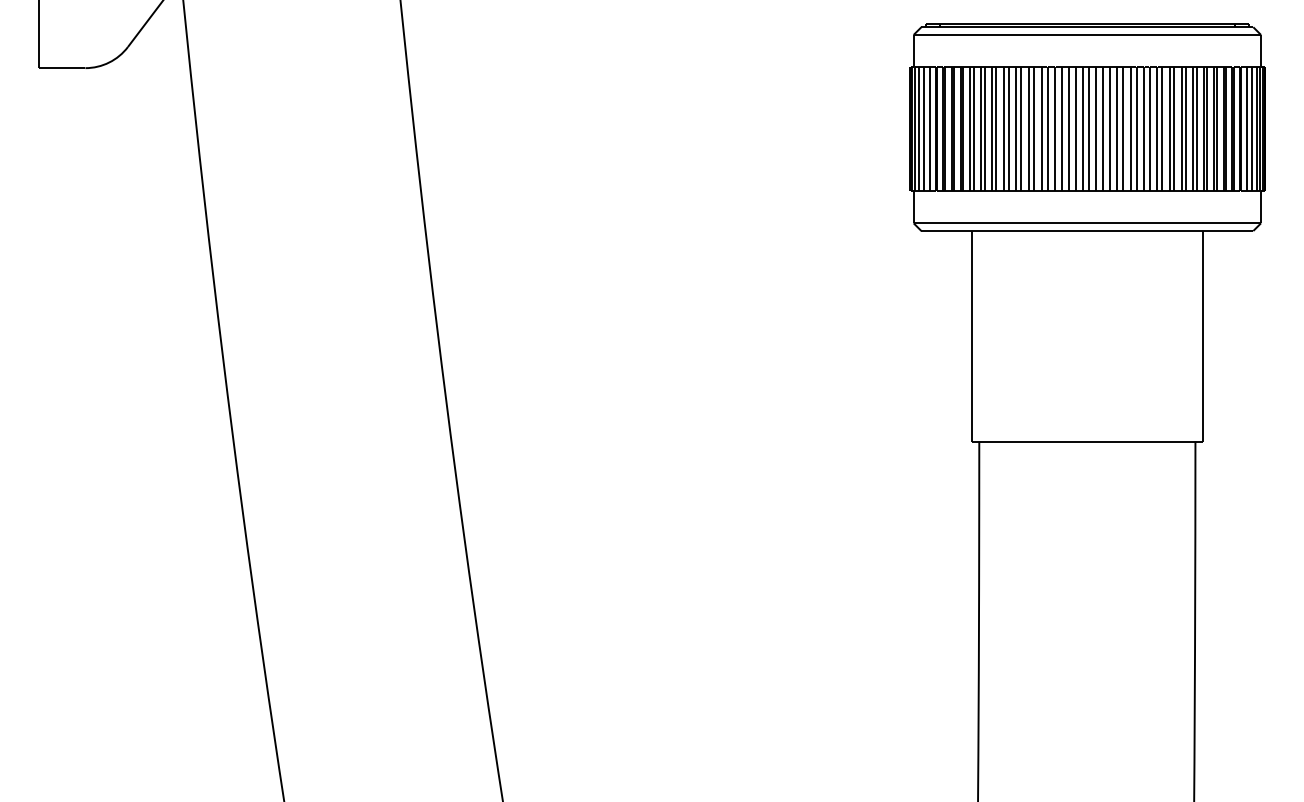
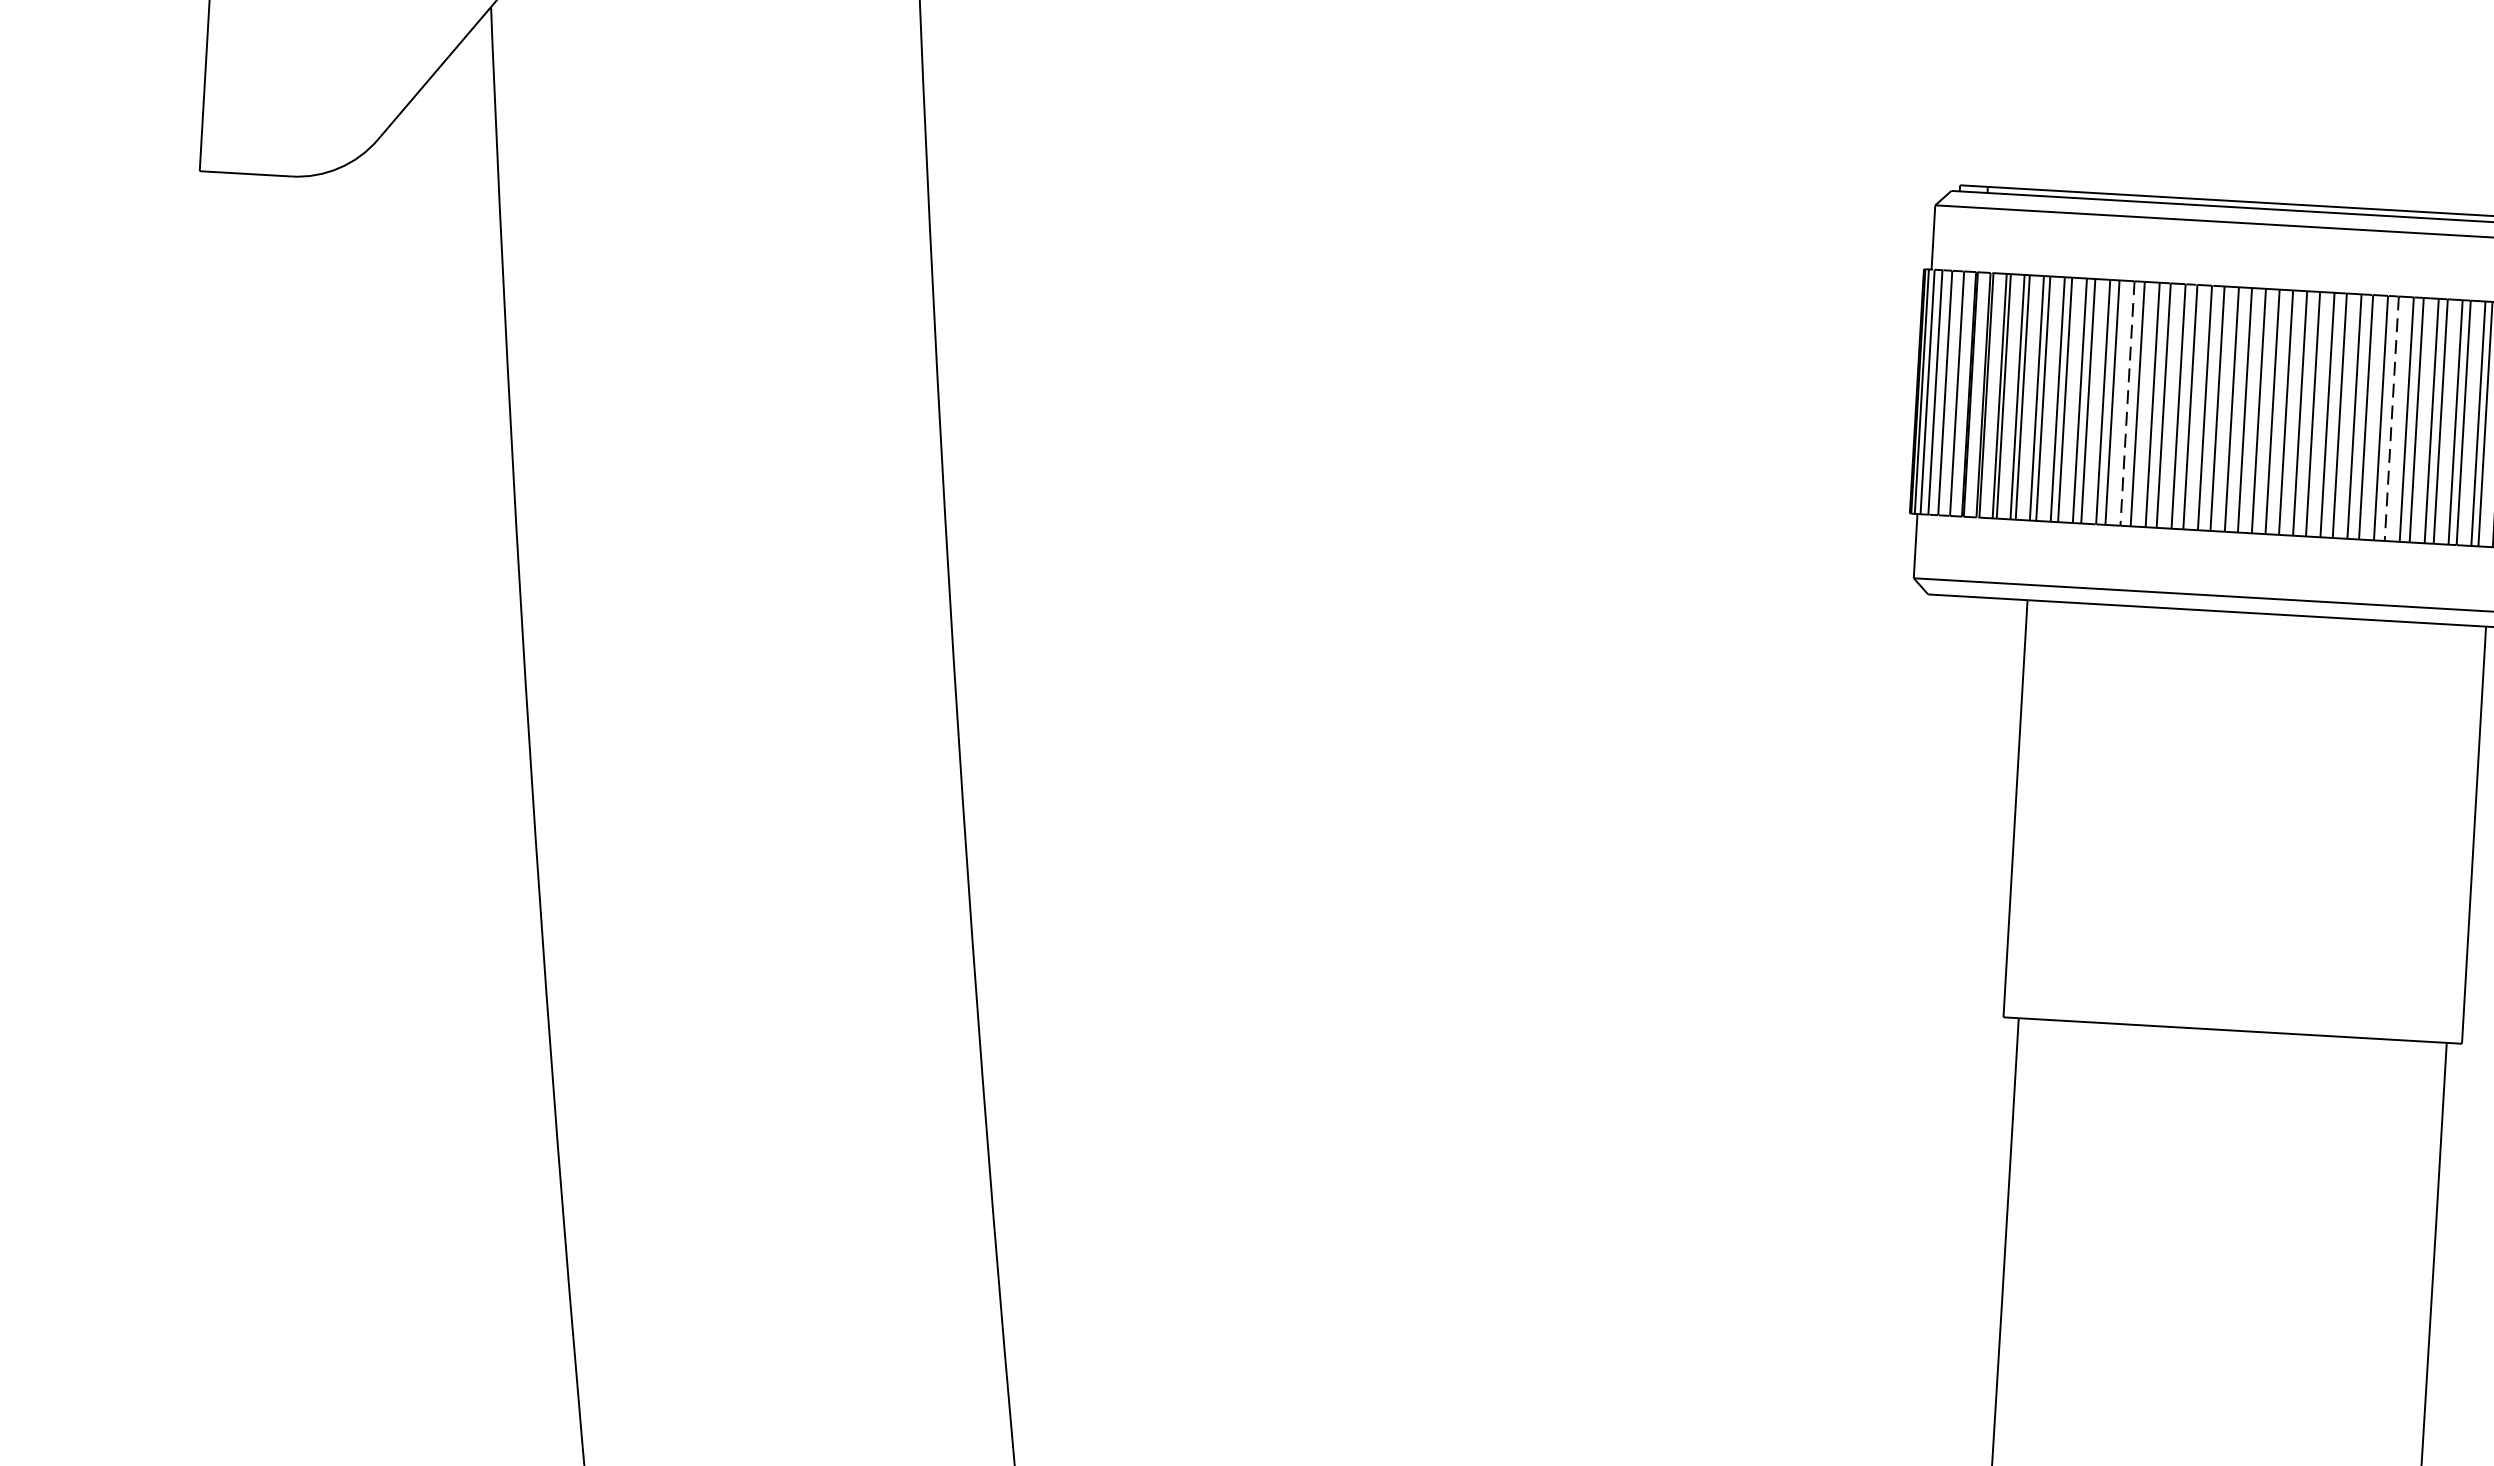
line: (1016, 129) -> (2128, 404), solid -> dashed
line: (1149, 129) -> (2391, 419), solid -> dashed

